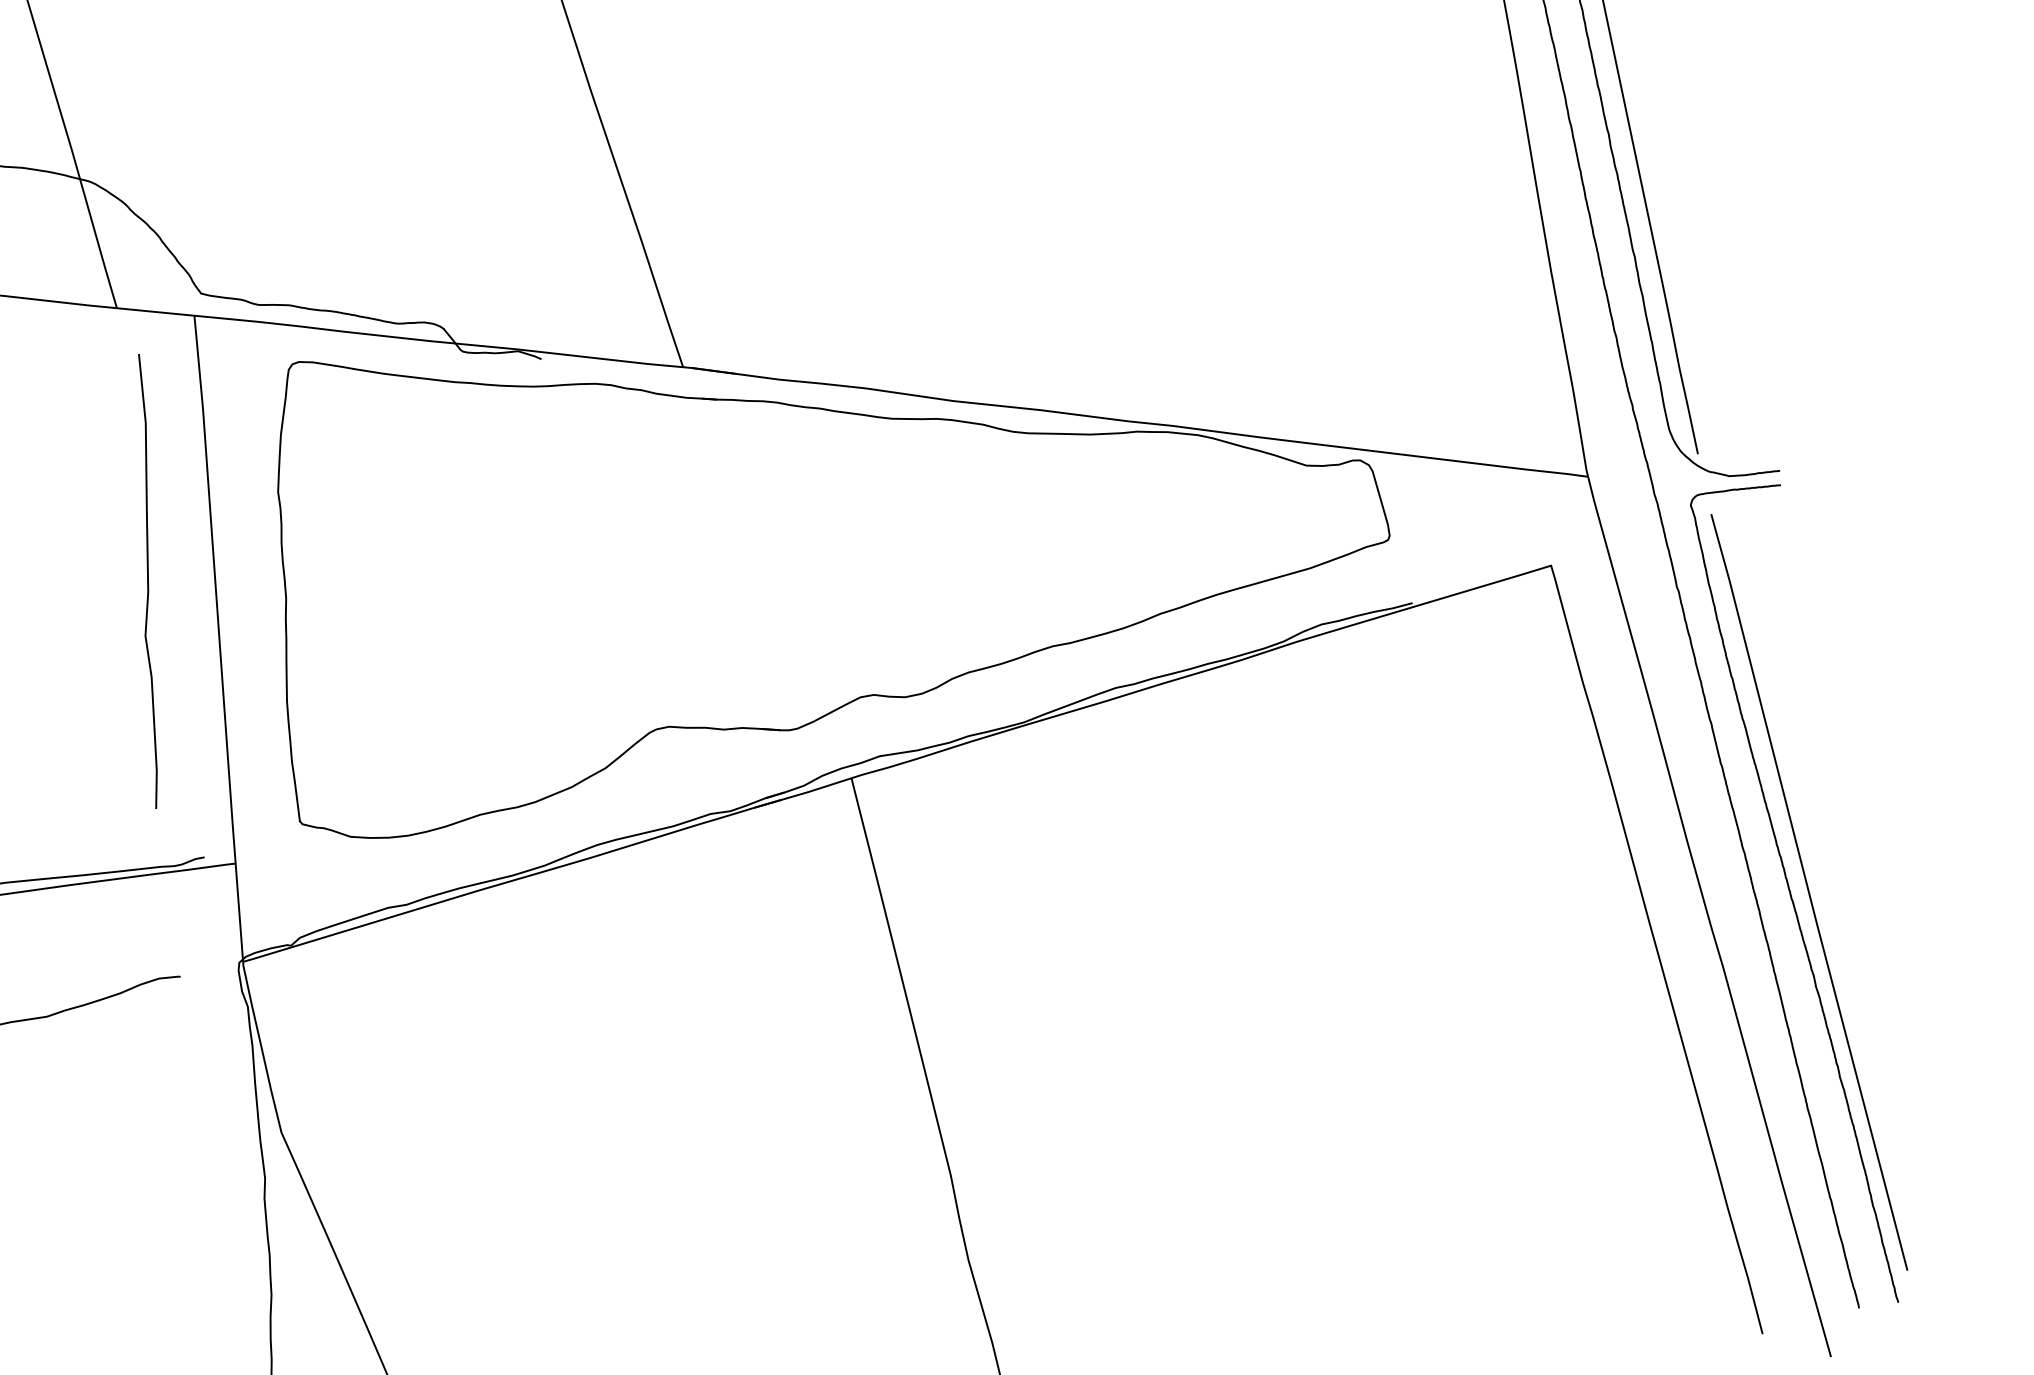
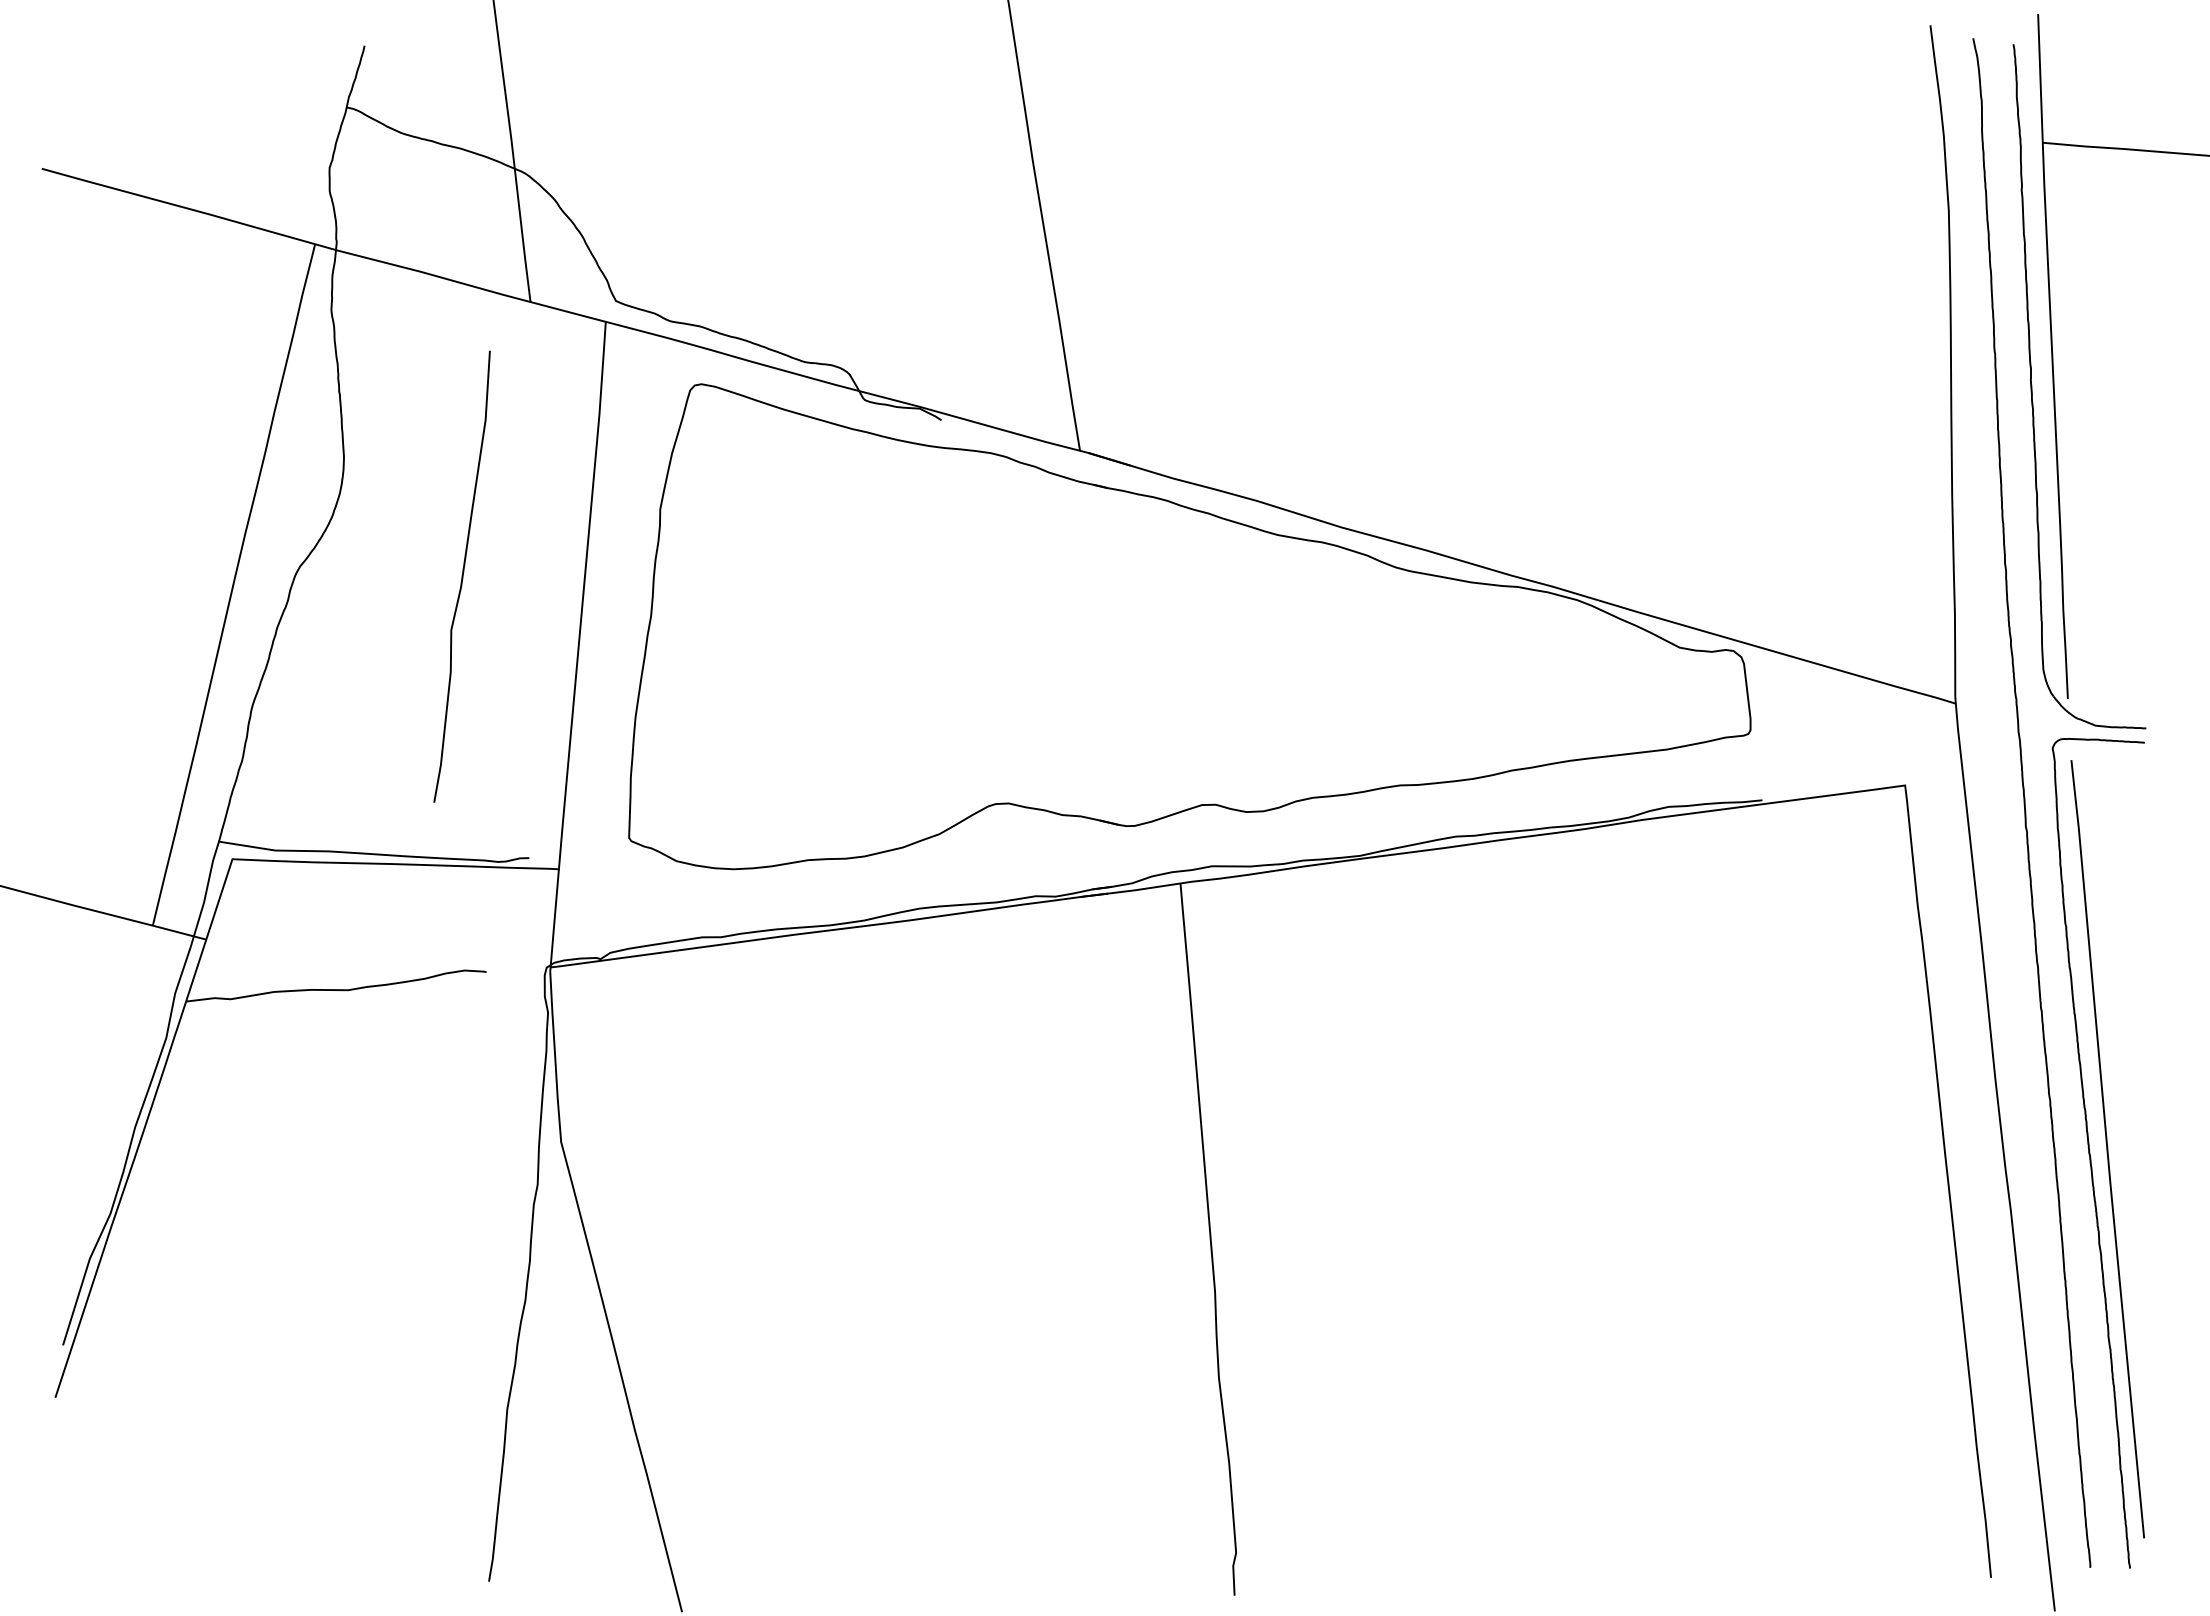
curve: (146, 581) -> (461, 576), moved

